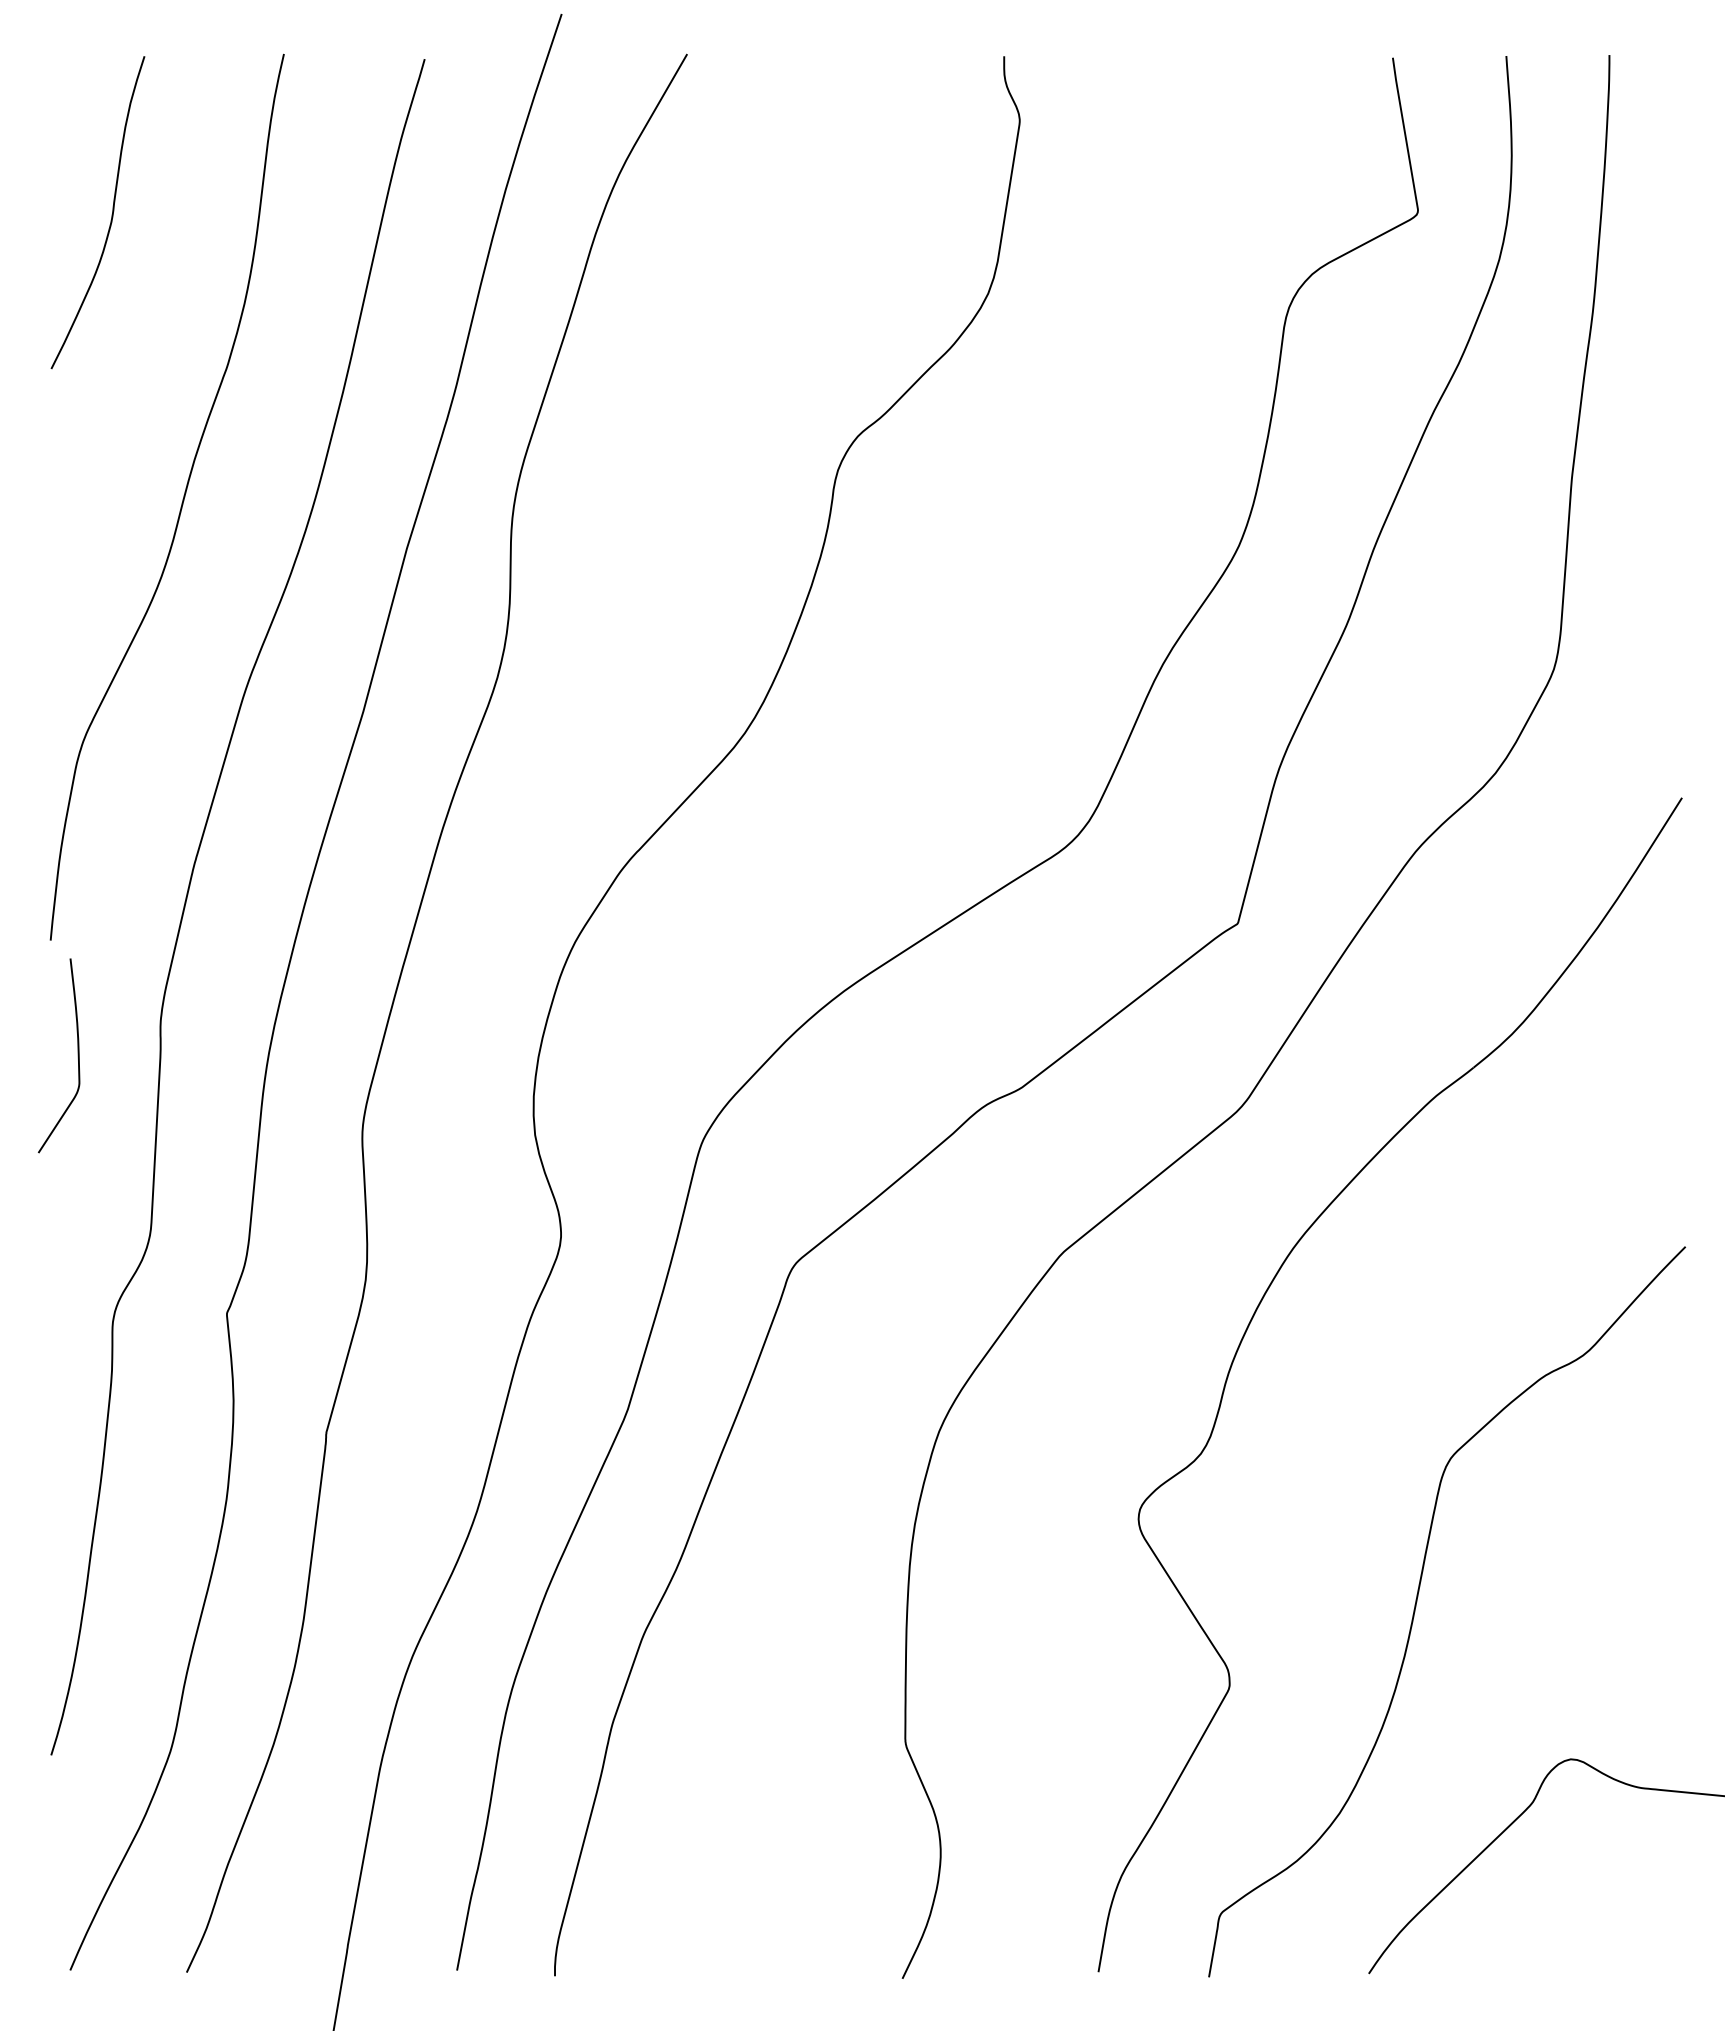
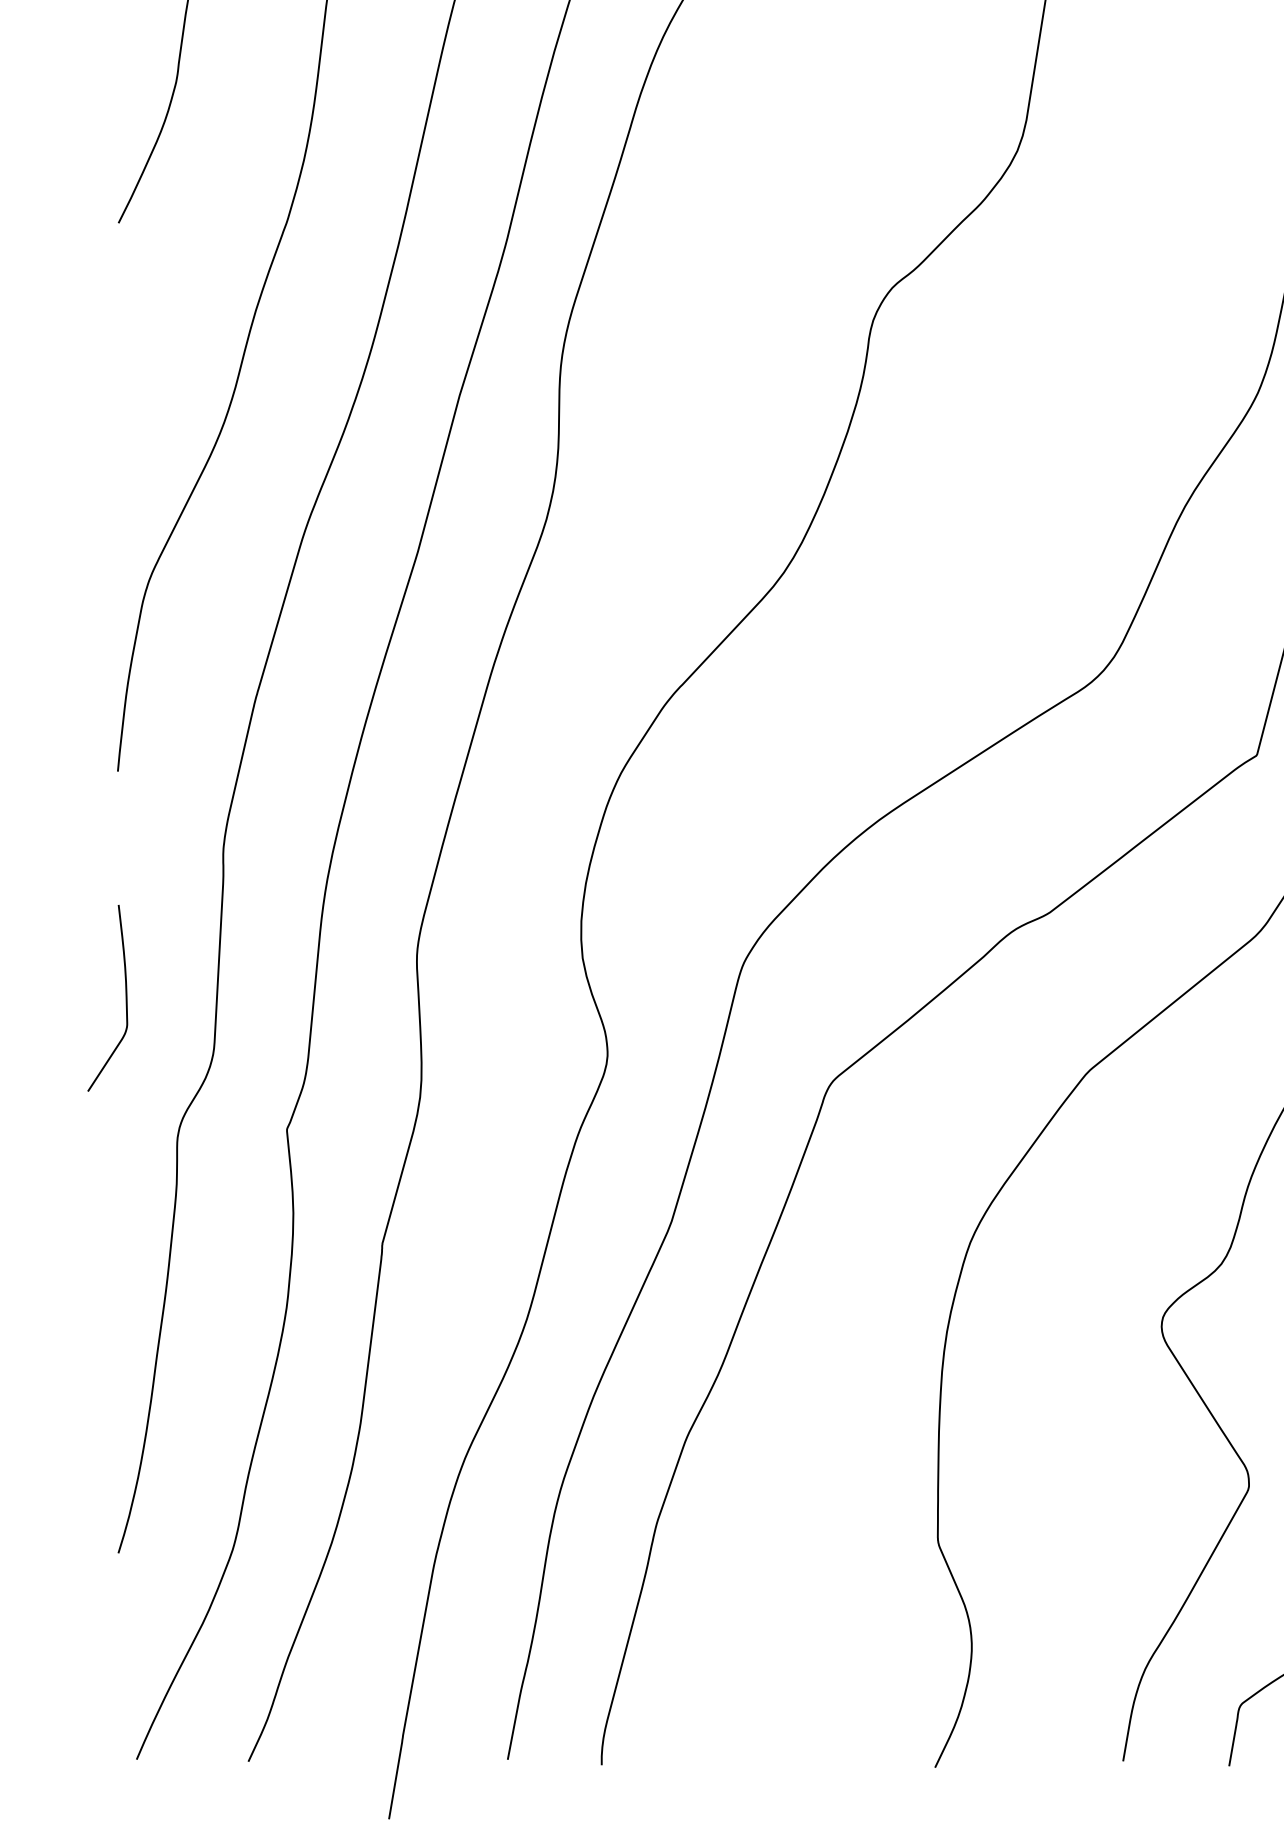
curve: (77, 1055) -> (125, 997), moved

